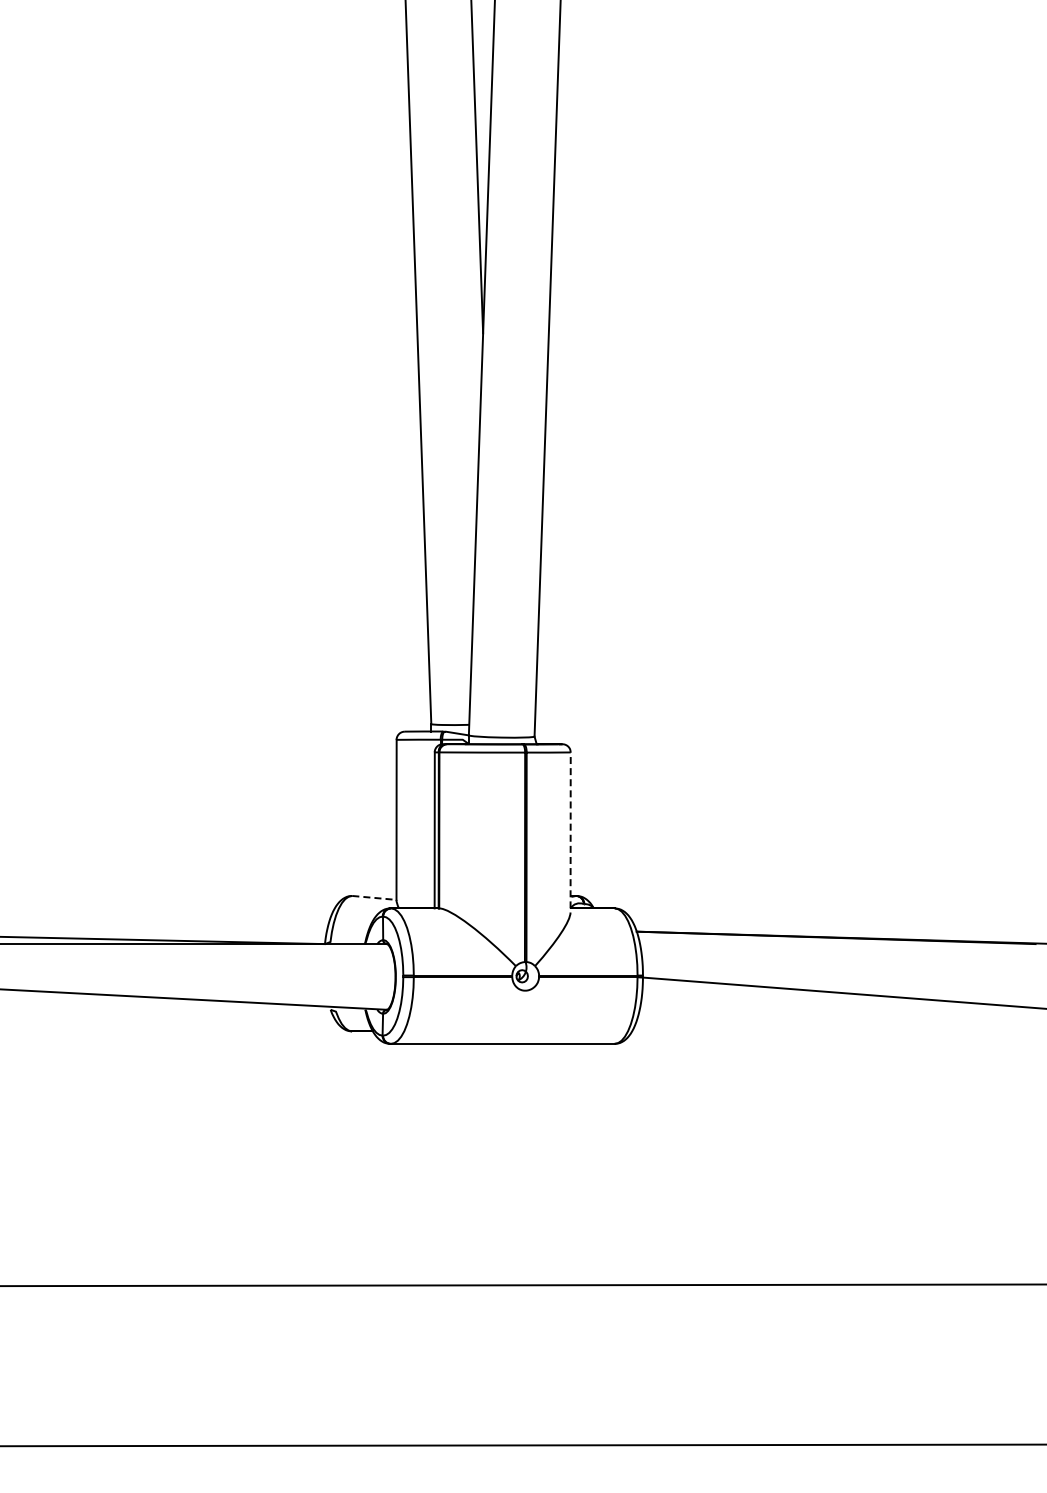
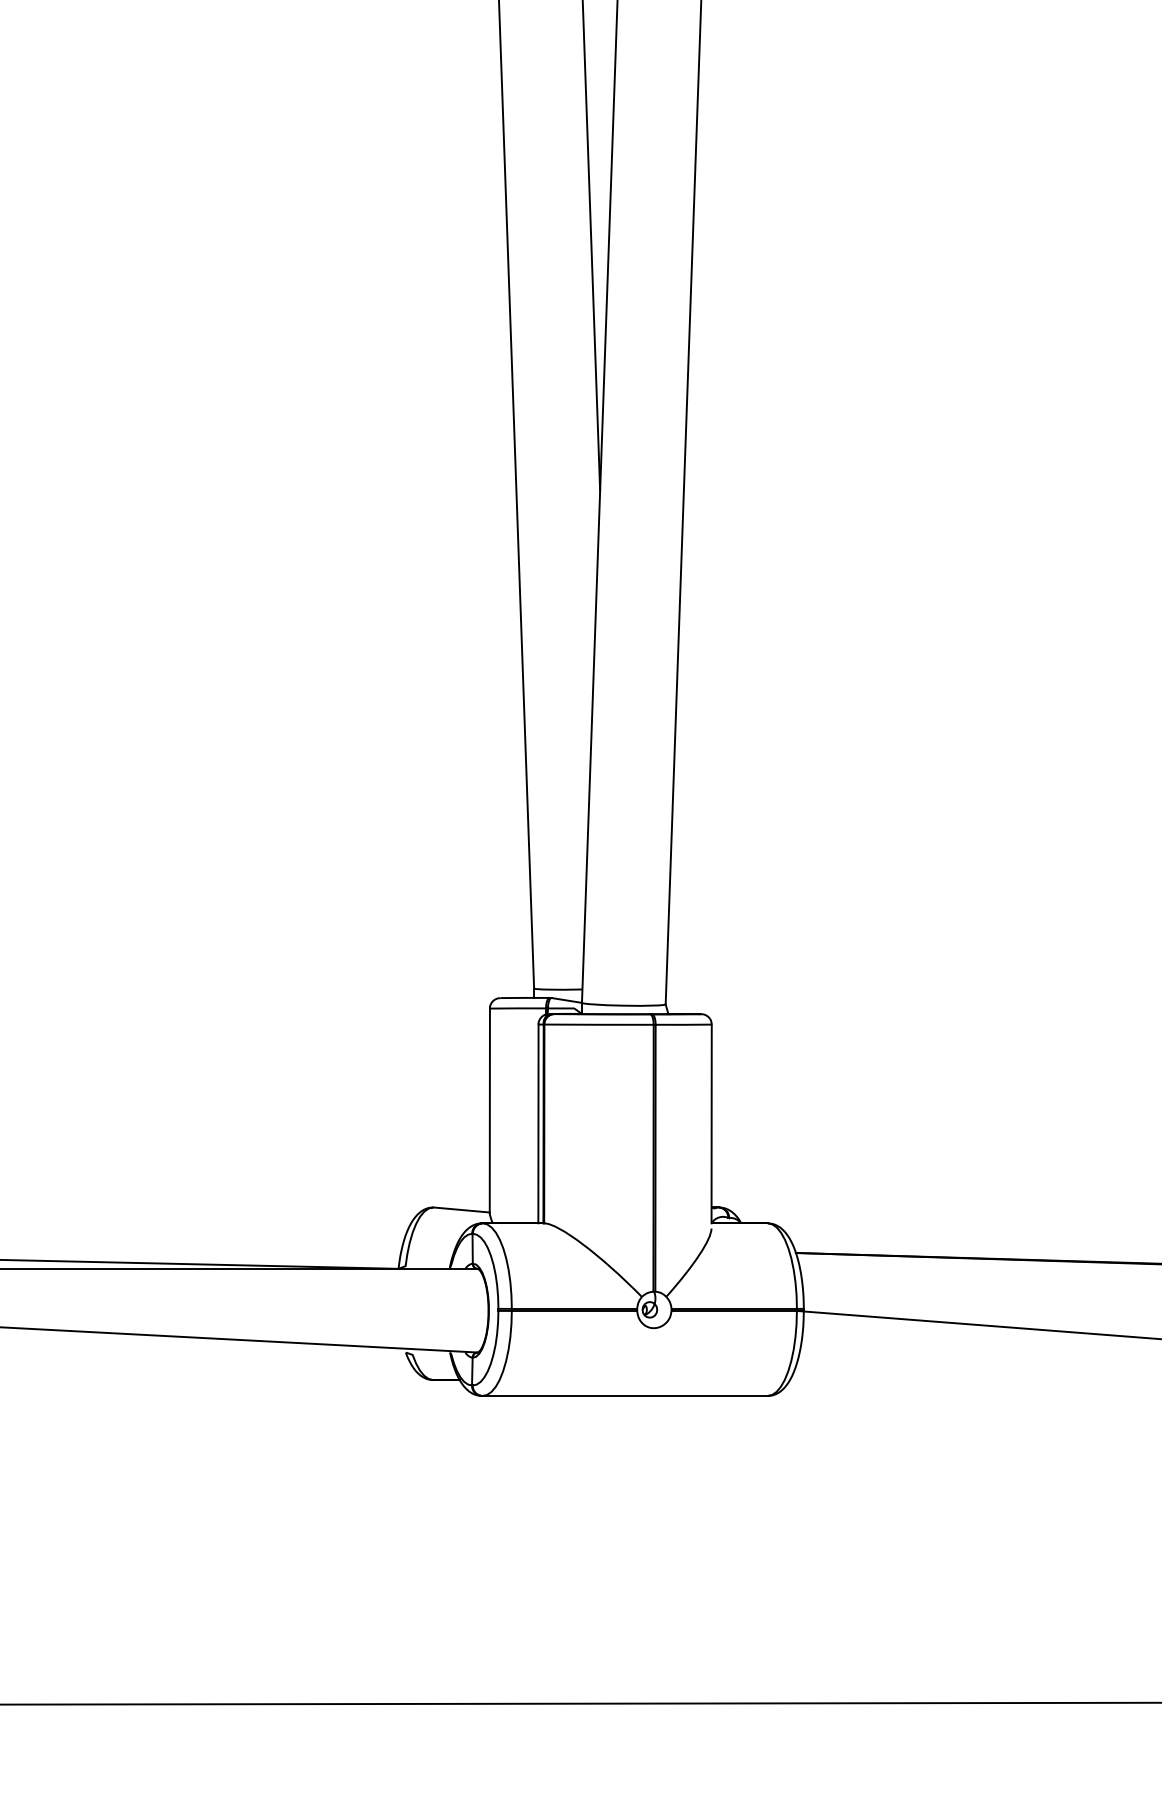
line: (570, 830) -> (711, 1124), dashed -> solid
line: (374, 897) -> (461, 1209), dashed -> solid

